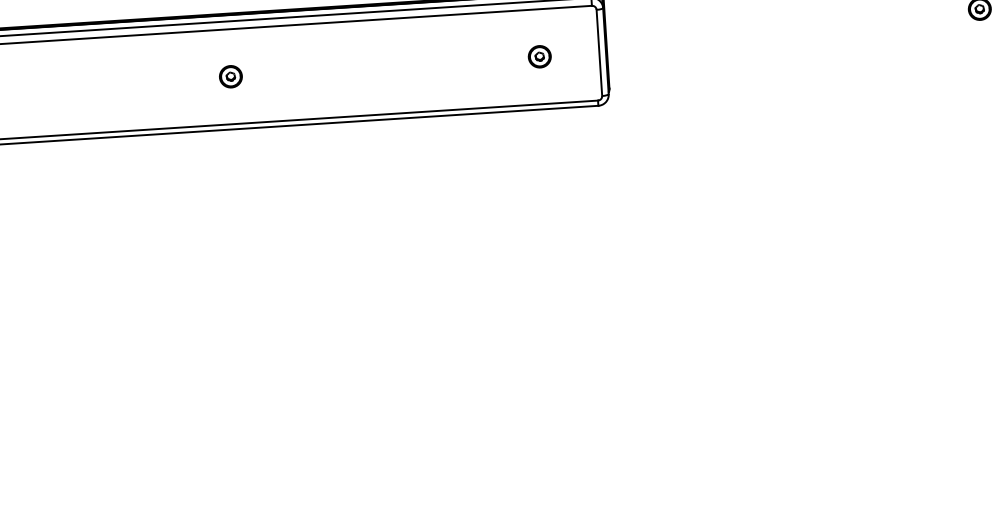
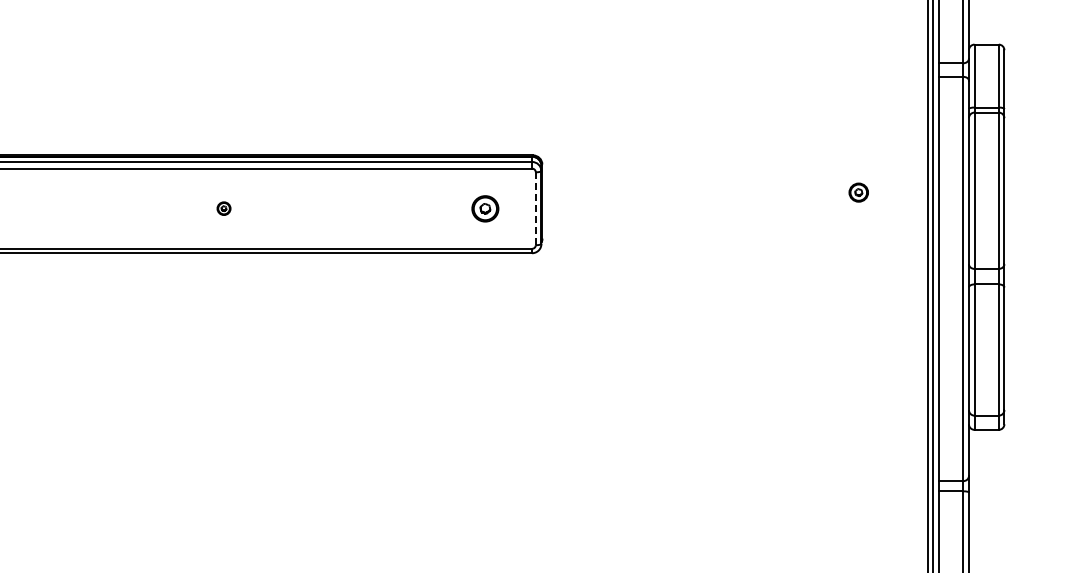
line: (599, 53) -> (535, 209), solid -> dashed
part: (539, 56) -> (485, 208), size x1.4
part: (230, 76) -> (223, 208), size x0.7

